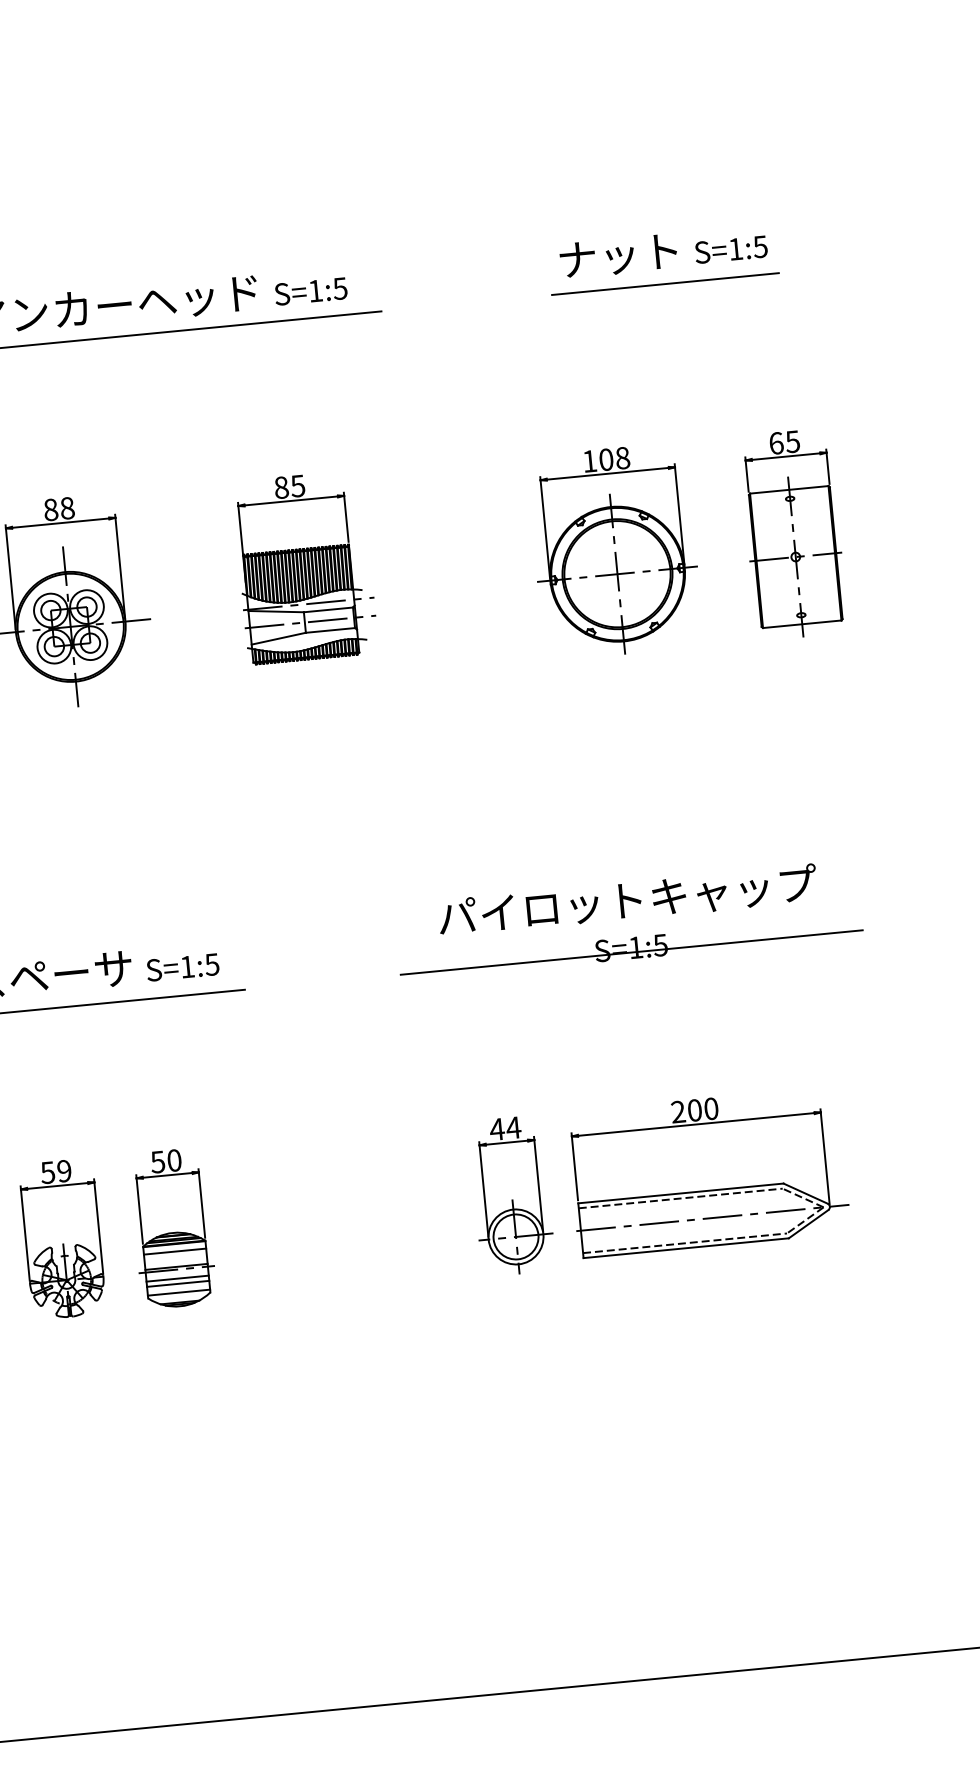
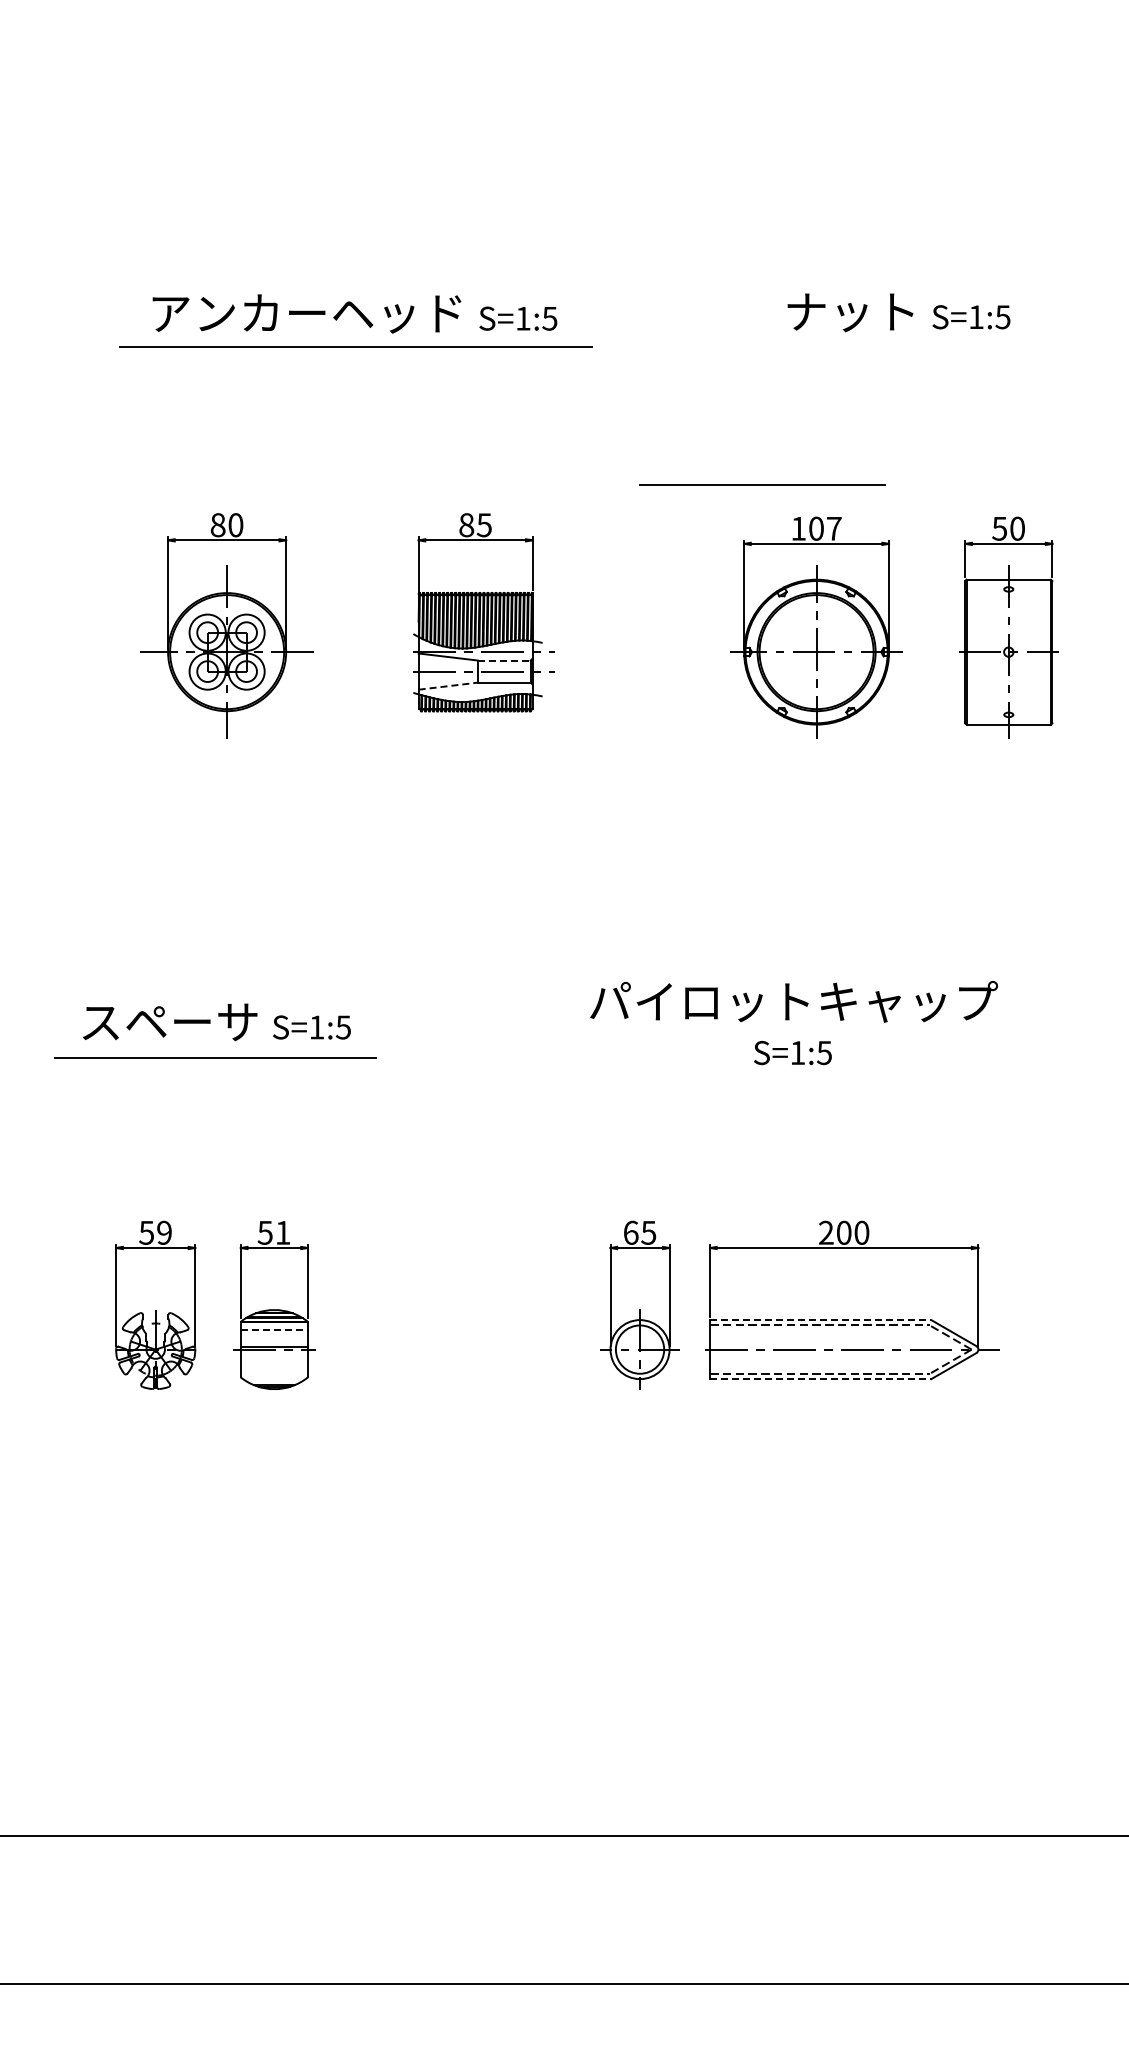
line: (665, 283) -> (762, 484), moved
text: (784, 442) -> (1008, 528), 65 -> 50
text: (623, 457) -> (834, 528), 108 -> 107
text: (67, 508) -> (235, 525), 88 -> 80
line: (328, 609) -> (504, 660), solid -> dashed
line: (279, 638) -> (448, 686), solid -> dashed
line: (631, 952) -> (792, 1057), removed
text: (505, 1128) -> (639, 1232), 44 -> 65
text: (174, 1160) -> (283, 1232), 50 -> 51
line: (680, 1193) -> (820, 1320), solid -> dashed
line: (686, 1248) -> (820, 1379), solid -> dashed
line: (175, 1251) -> (274, 1330), solid -> dashed
line: (176, 1278) -> (273, 1359), removed
line: (177, 1283) -> (273, 1364), removed
line: (178, 1292) -> (273, 1374), removed

